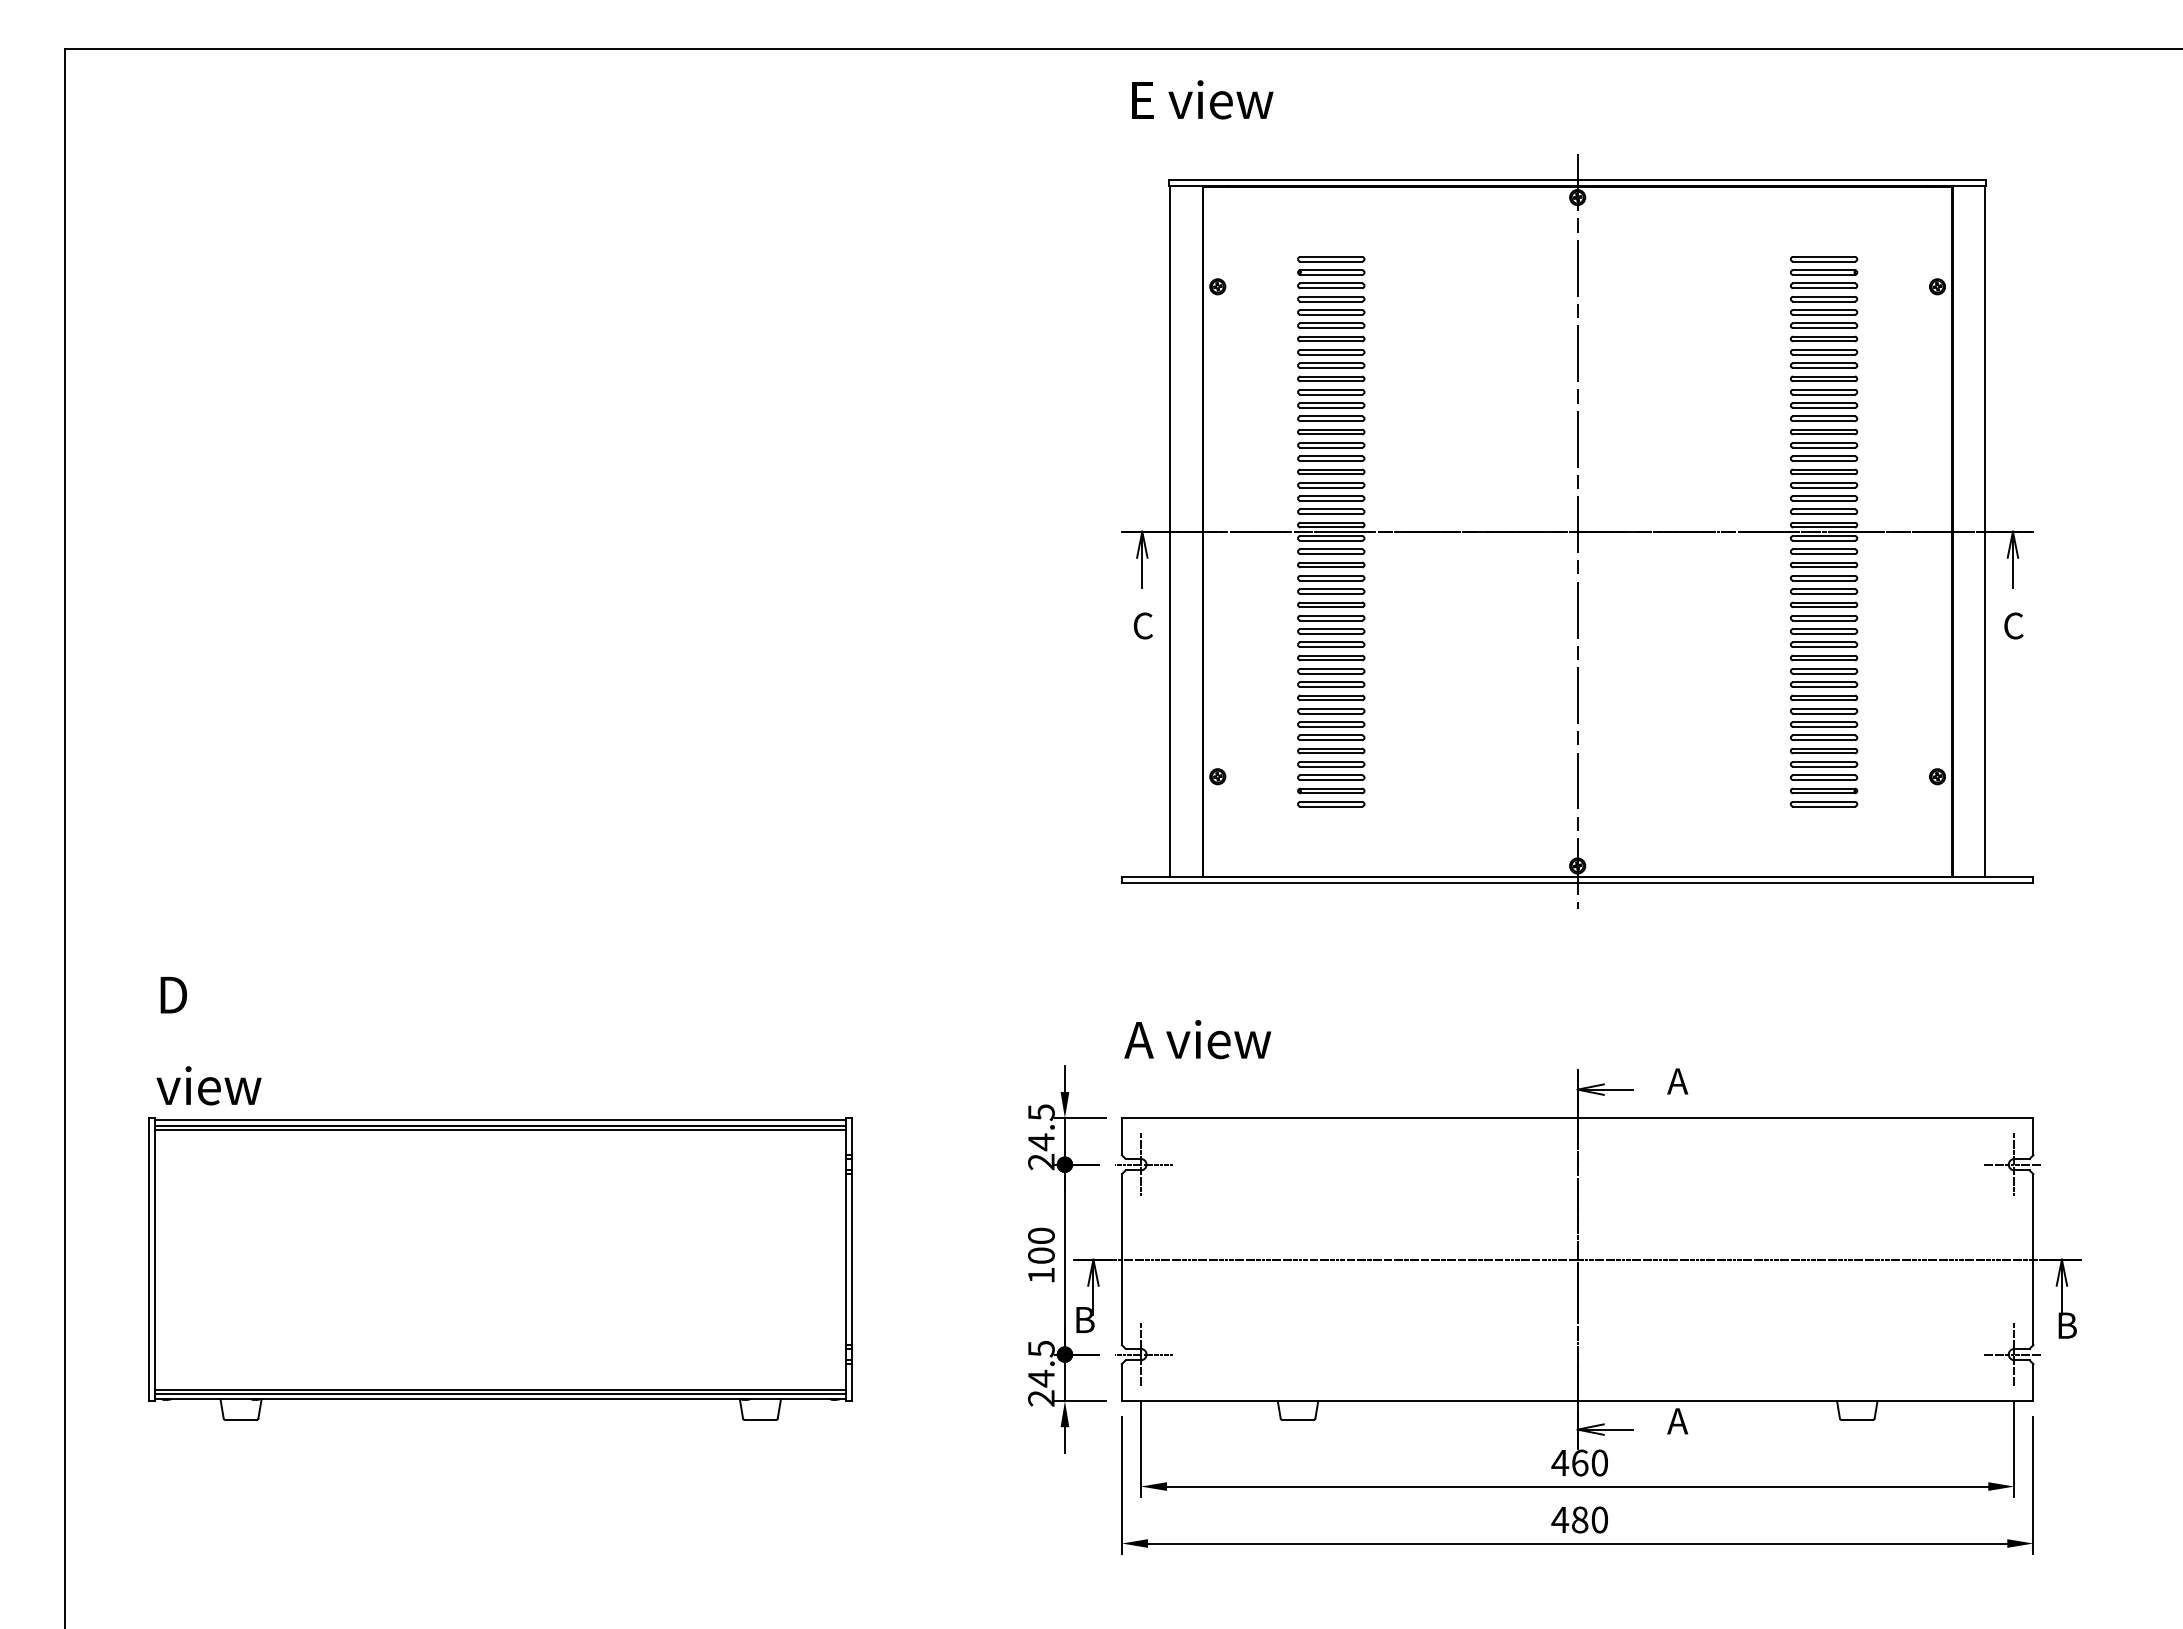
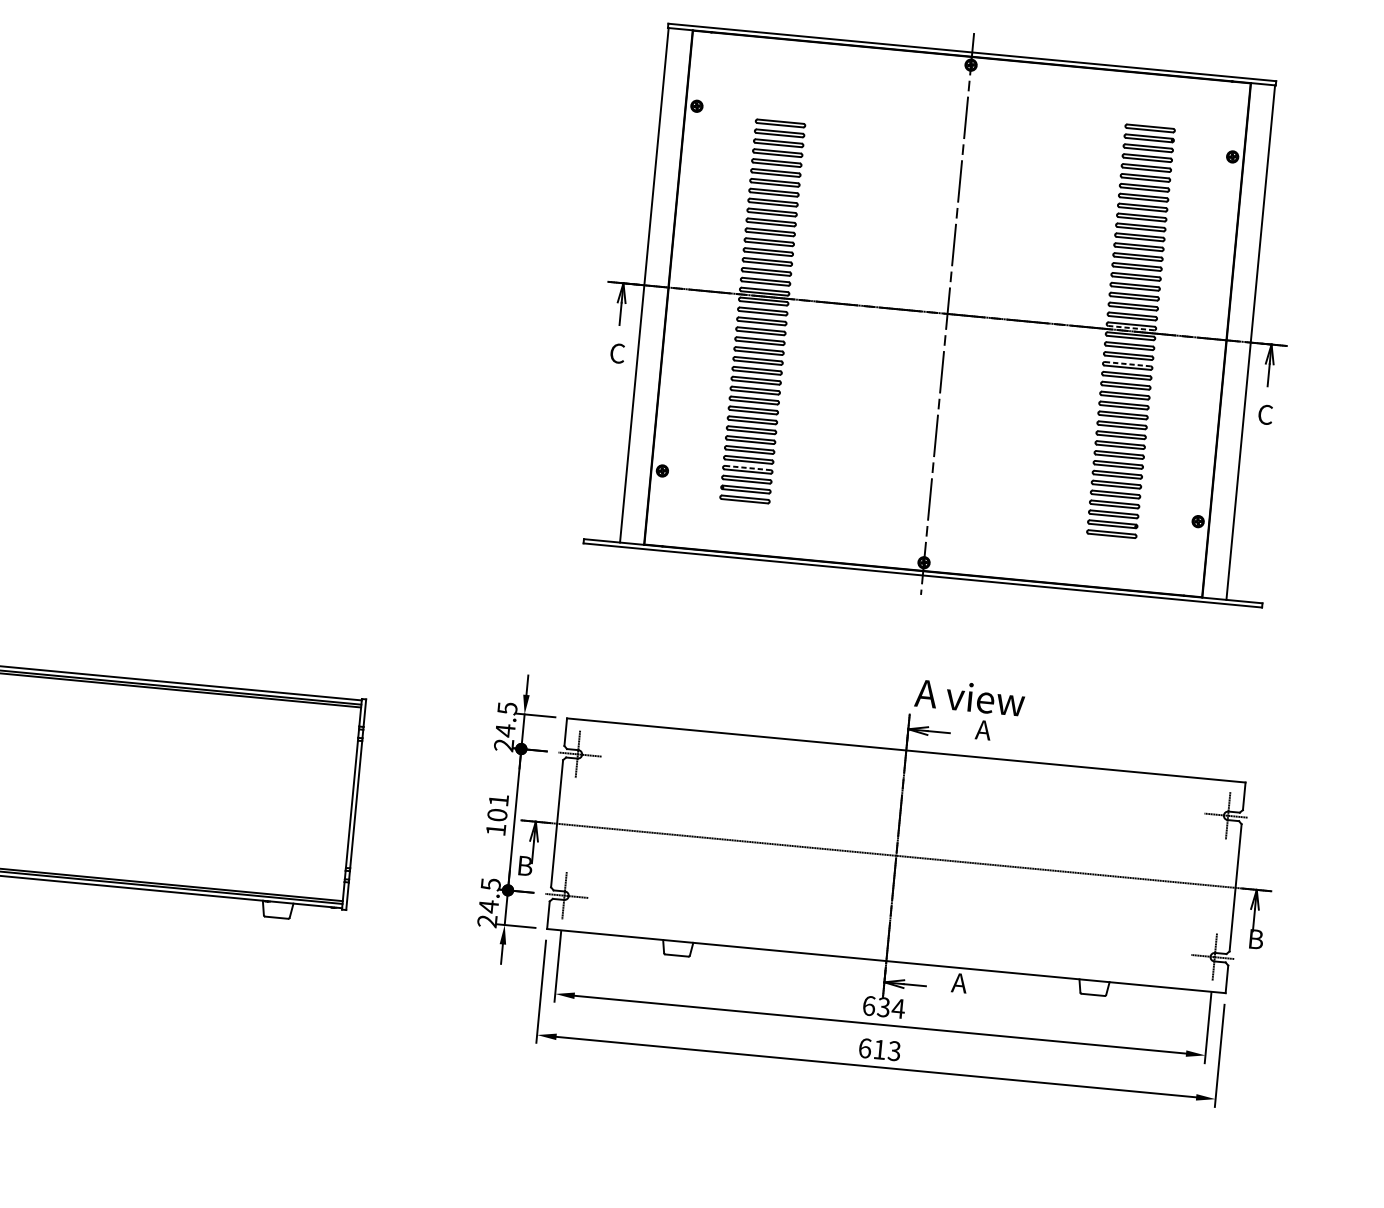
part: (1331, 272) -> (782, 103), removed
line: (1824, 527) -> (1131, 328), solid -> dashed
line: (1824, 575) -> (1128, 363), solid -> dashed
line: (1331, 762) -> (748, 468), solid -> dashed
text: (1197, 1039) -> (969, 697), moved
text: (1041, 1235) -> (498, 800), 100 -> 101
text: (1579, 1462) -> (883, 1006), 460 -> 634
text: (1579, 1519) -> (879, 1049), 480 -> 613

